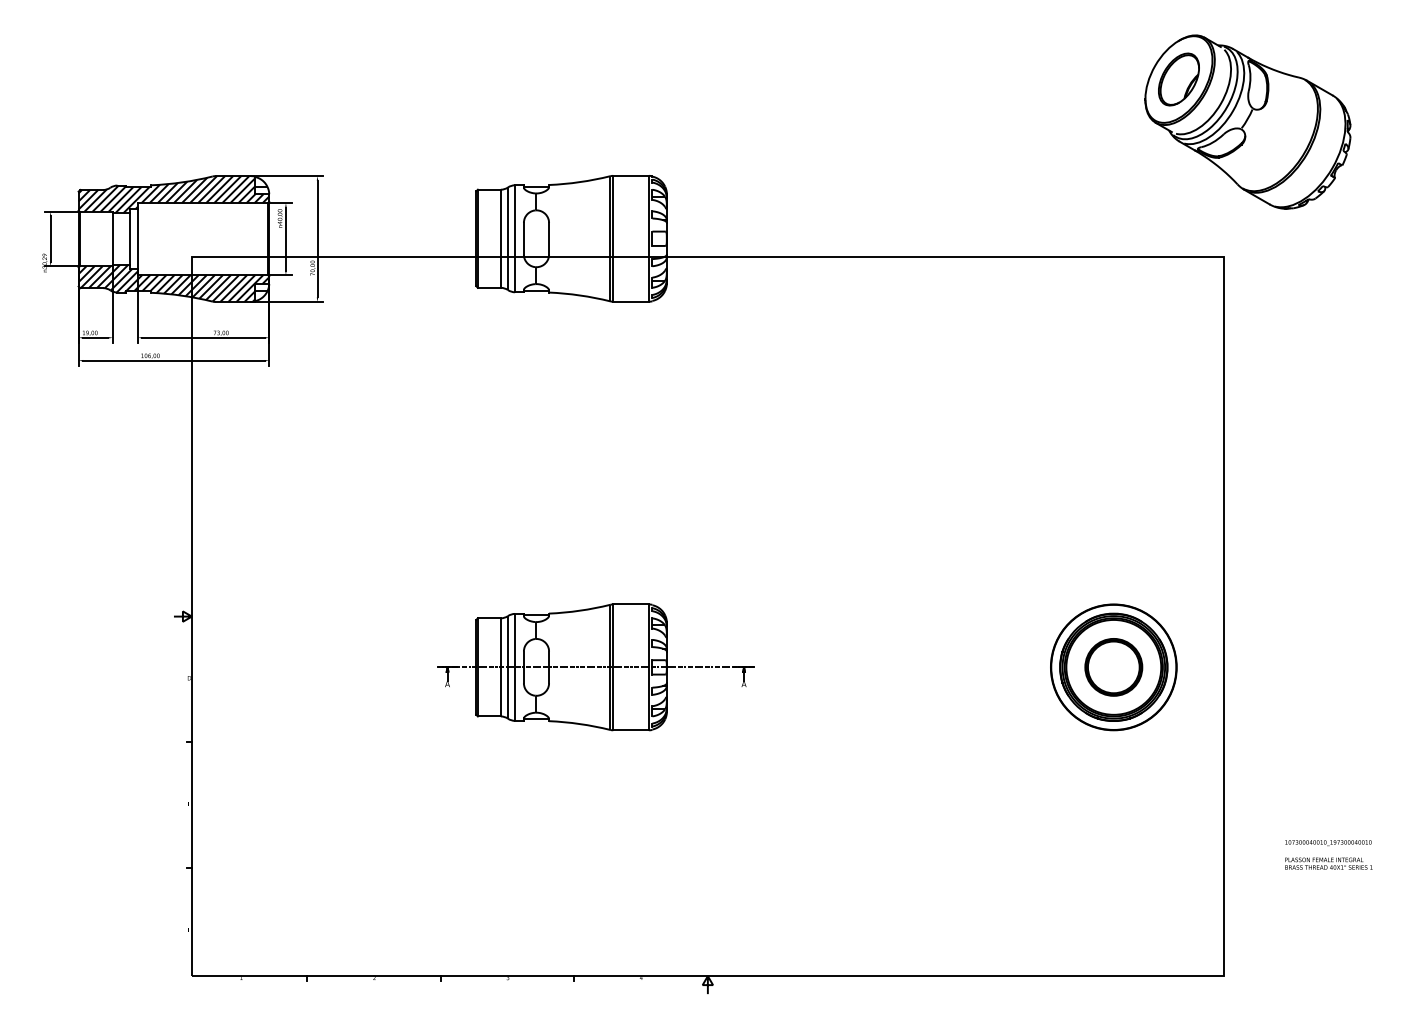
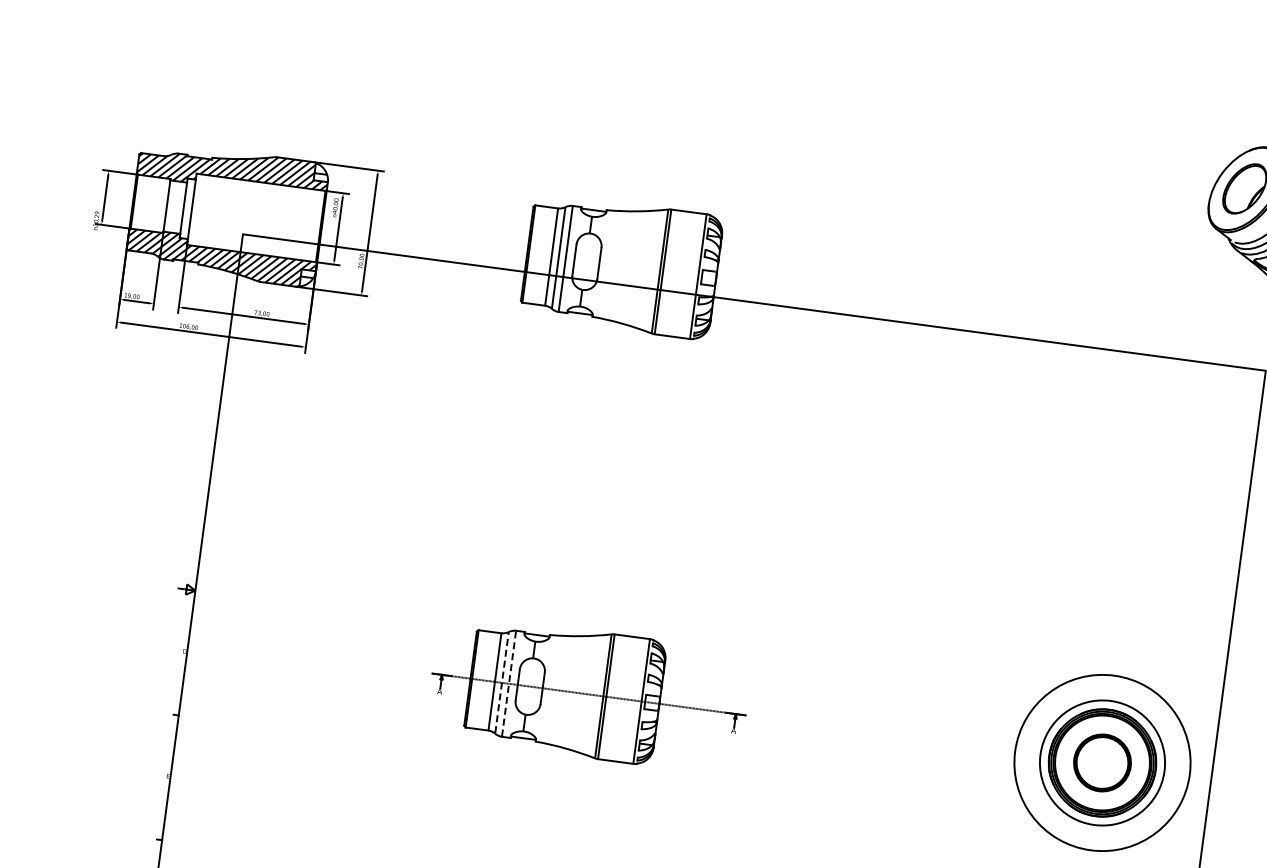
line: (507, 667) -> (501, 682), solid -> dashed
line: (515, 667) -> (509, 683), solid -> dashed
circle: (1113, 667) -> (1102, 763), size x1.4

